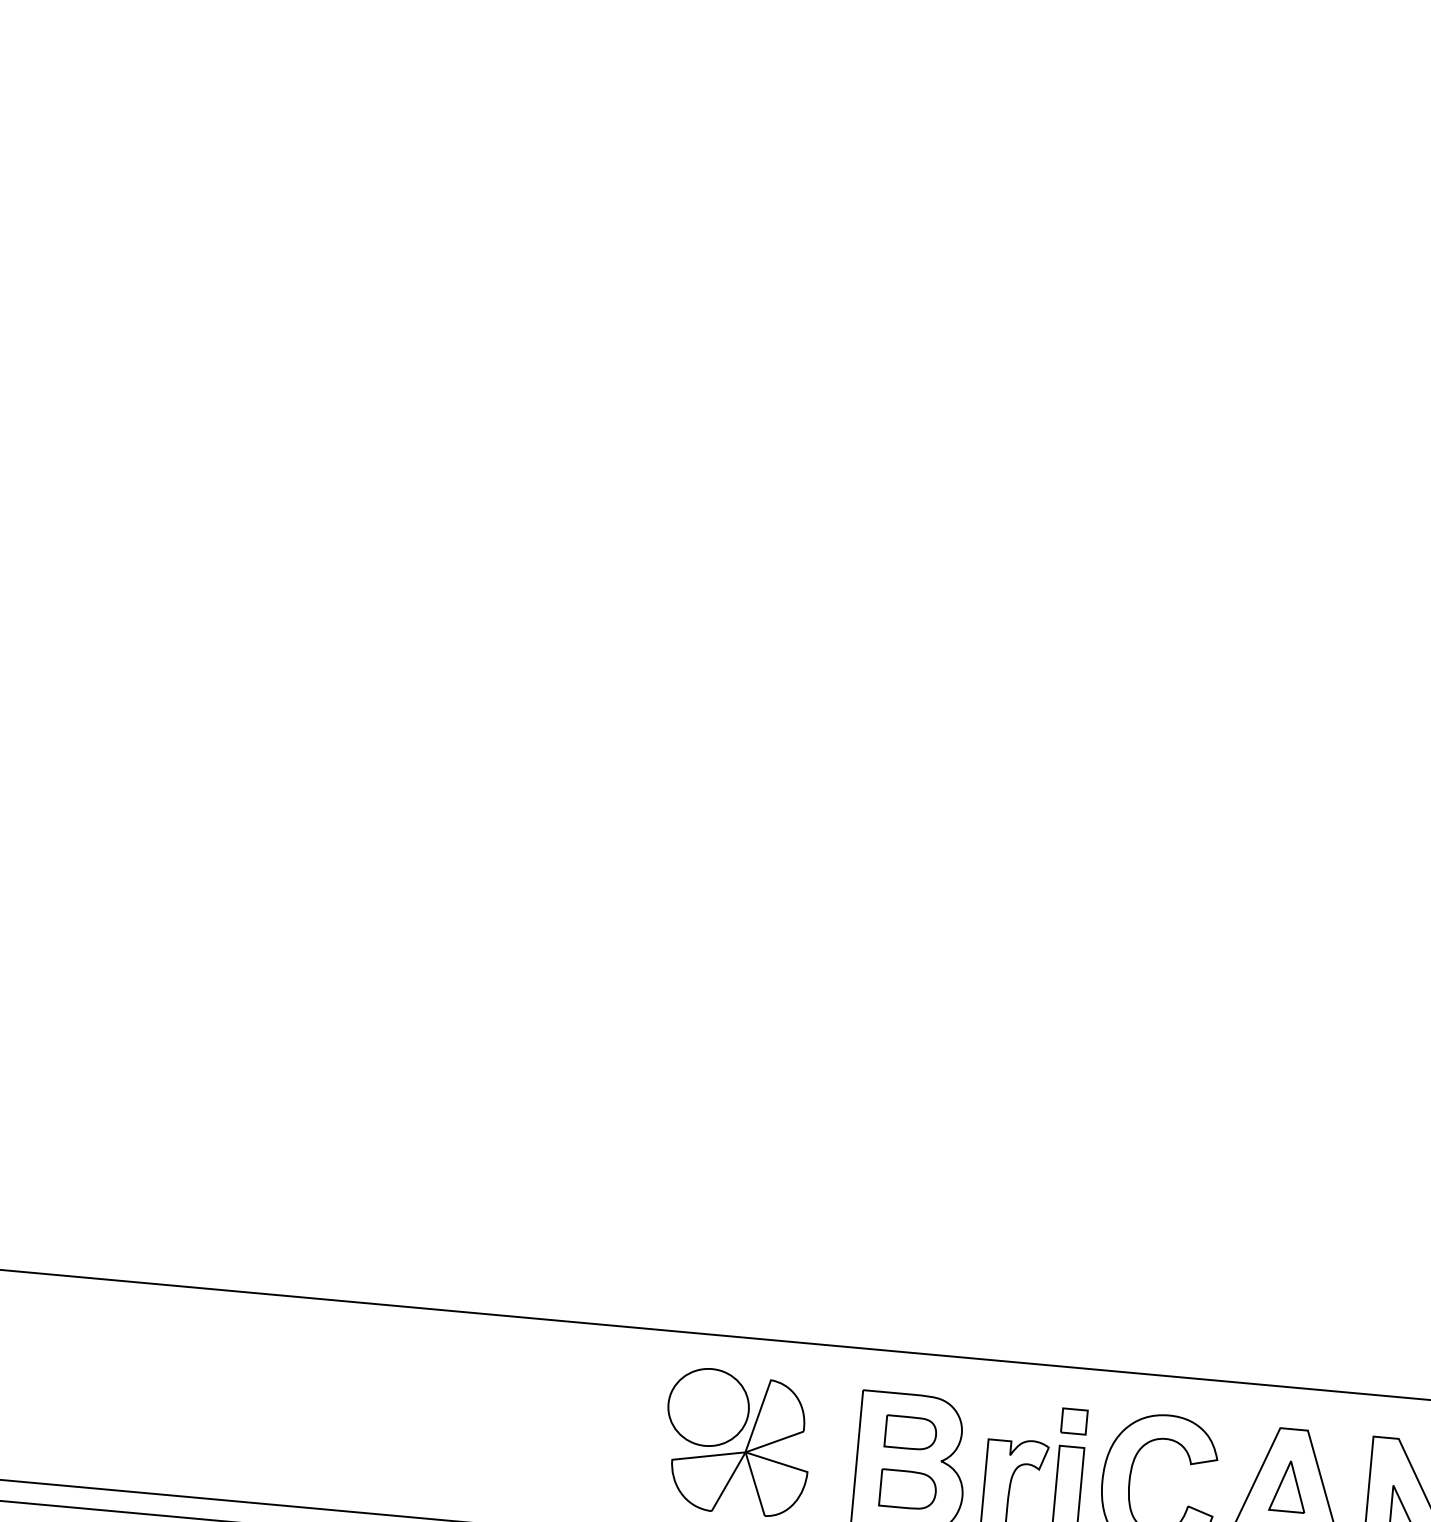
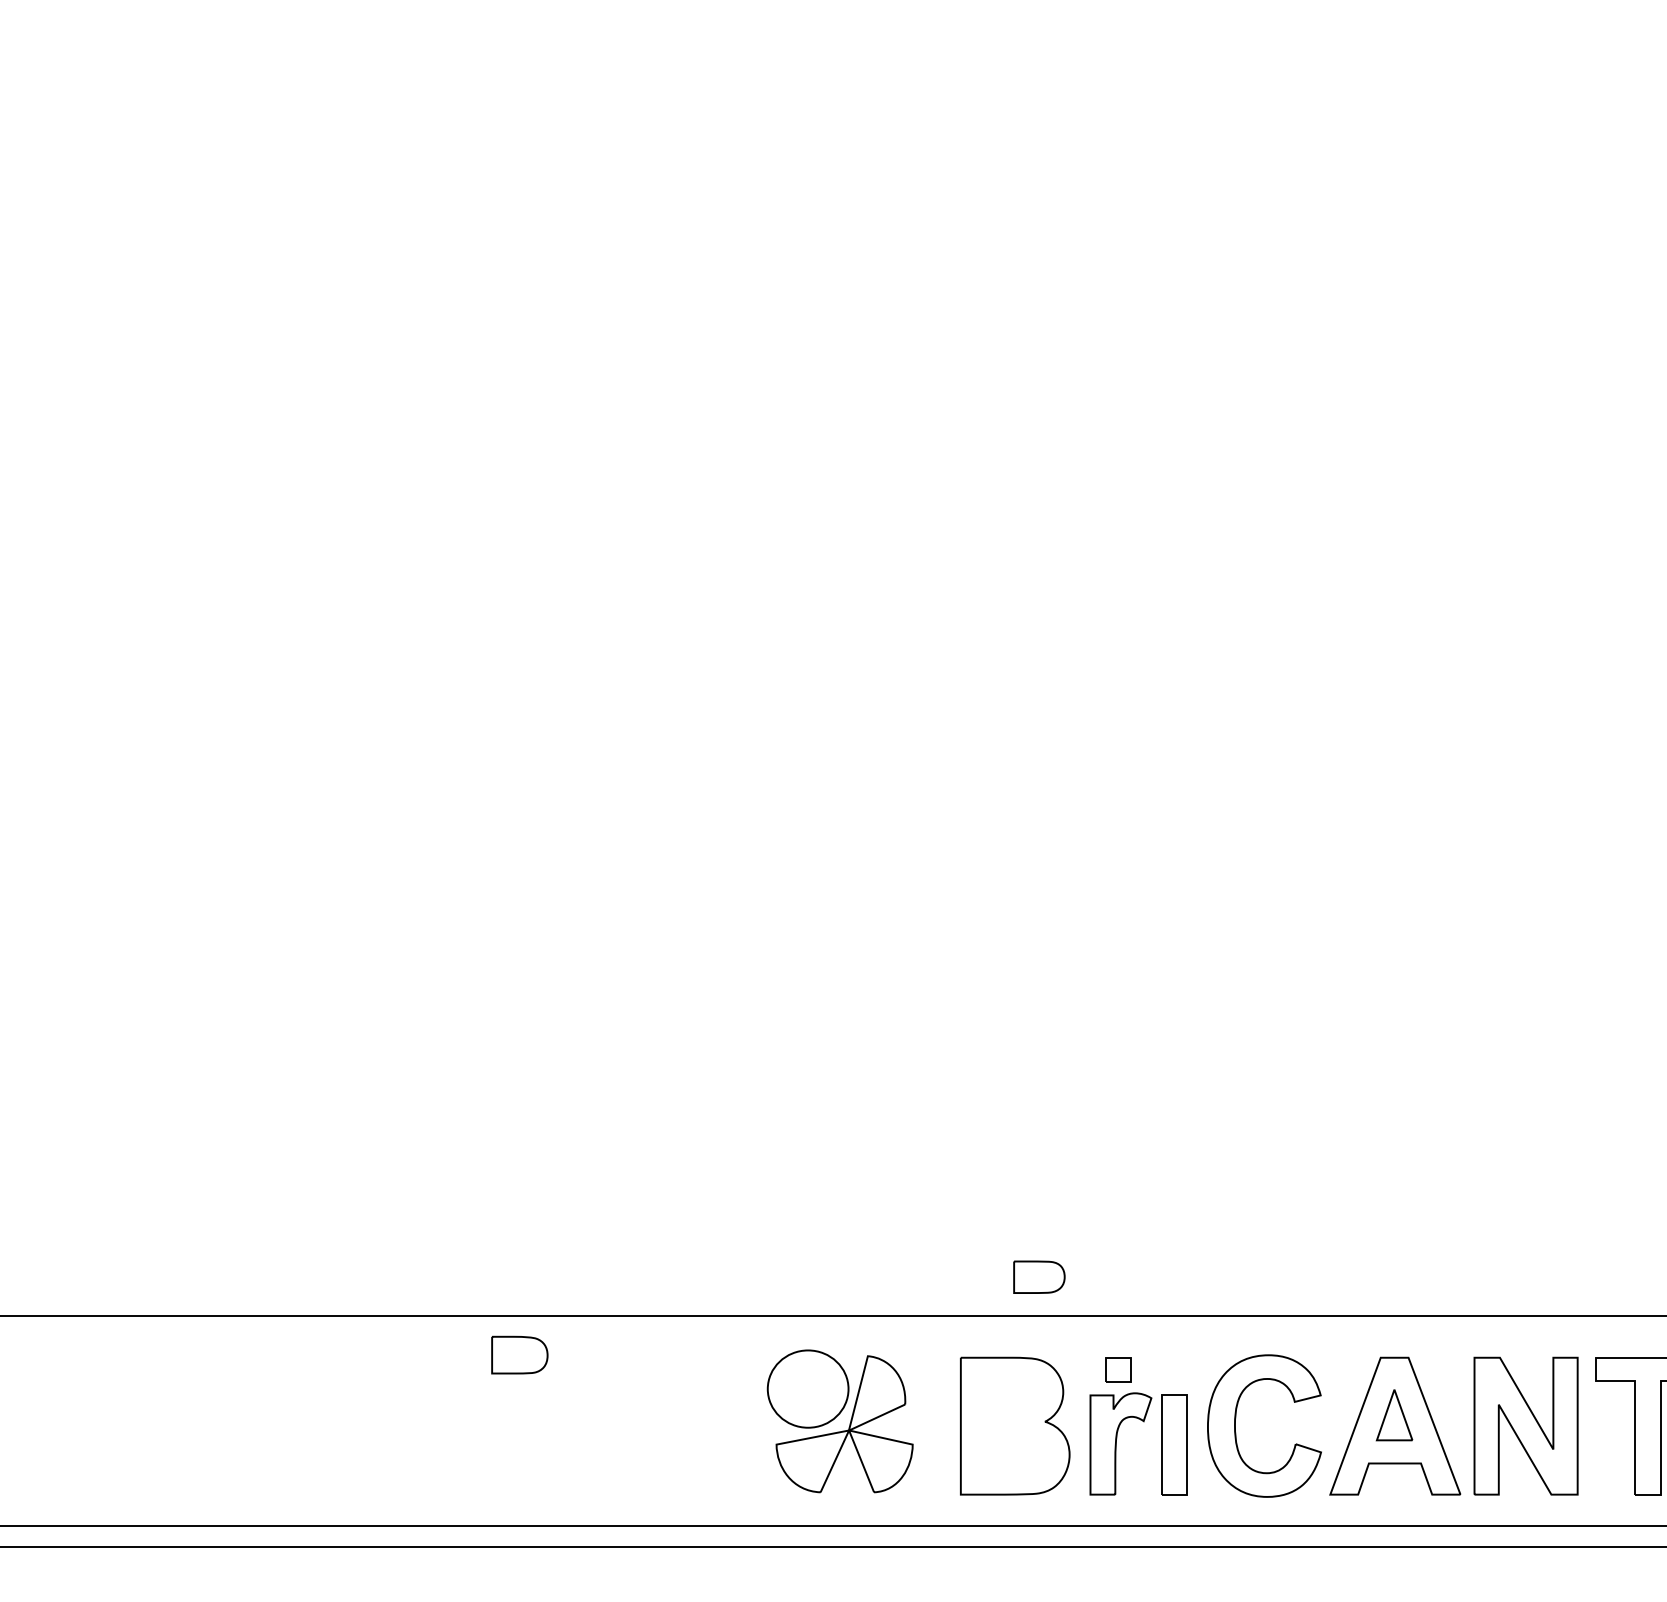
part: (1074, 1421) -> (1118, 1369), moved
part: (911, 1432) -> (1039, 1276), moved
part: (907, 1489) -> (519, 1354), moved

